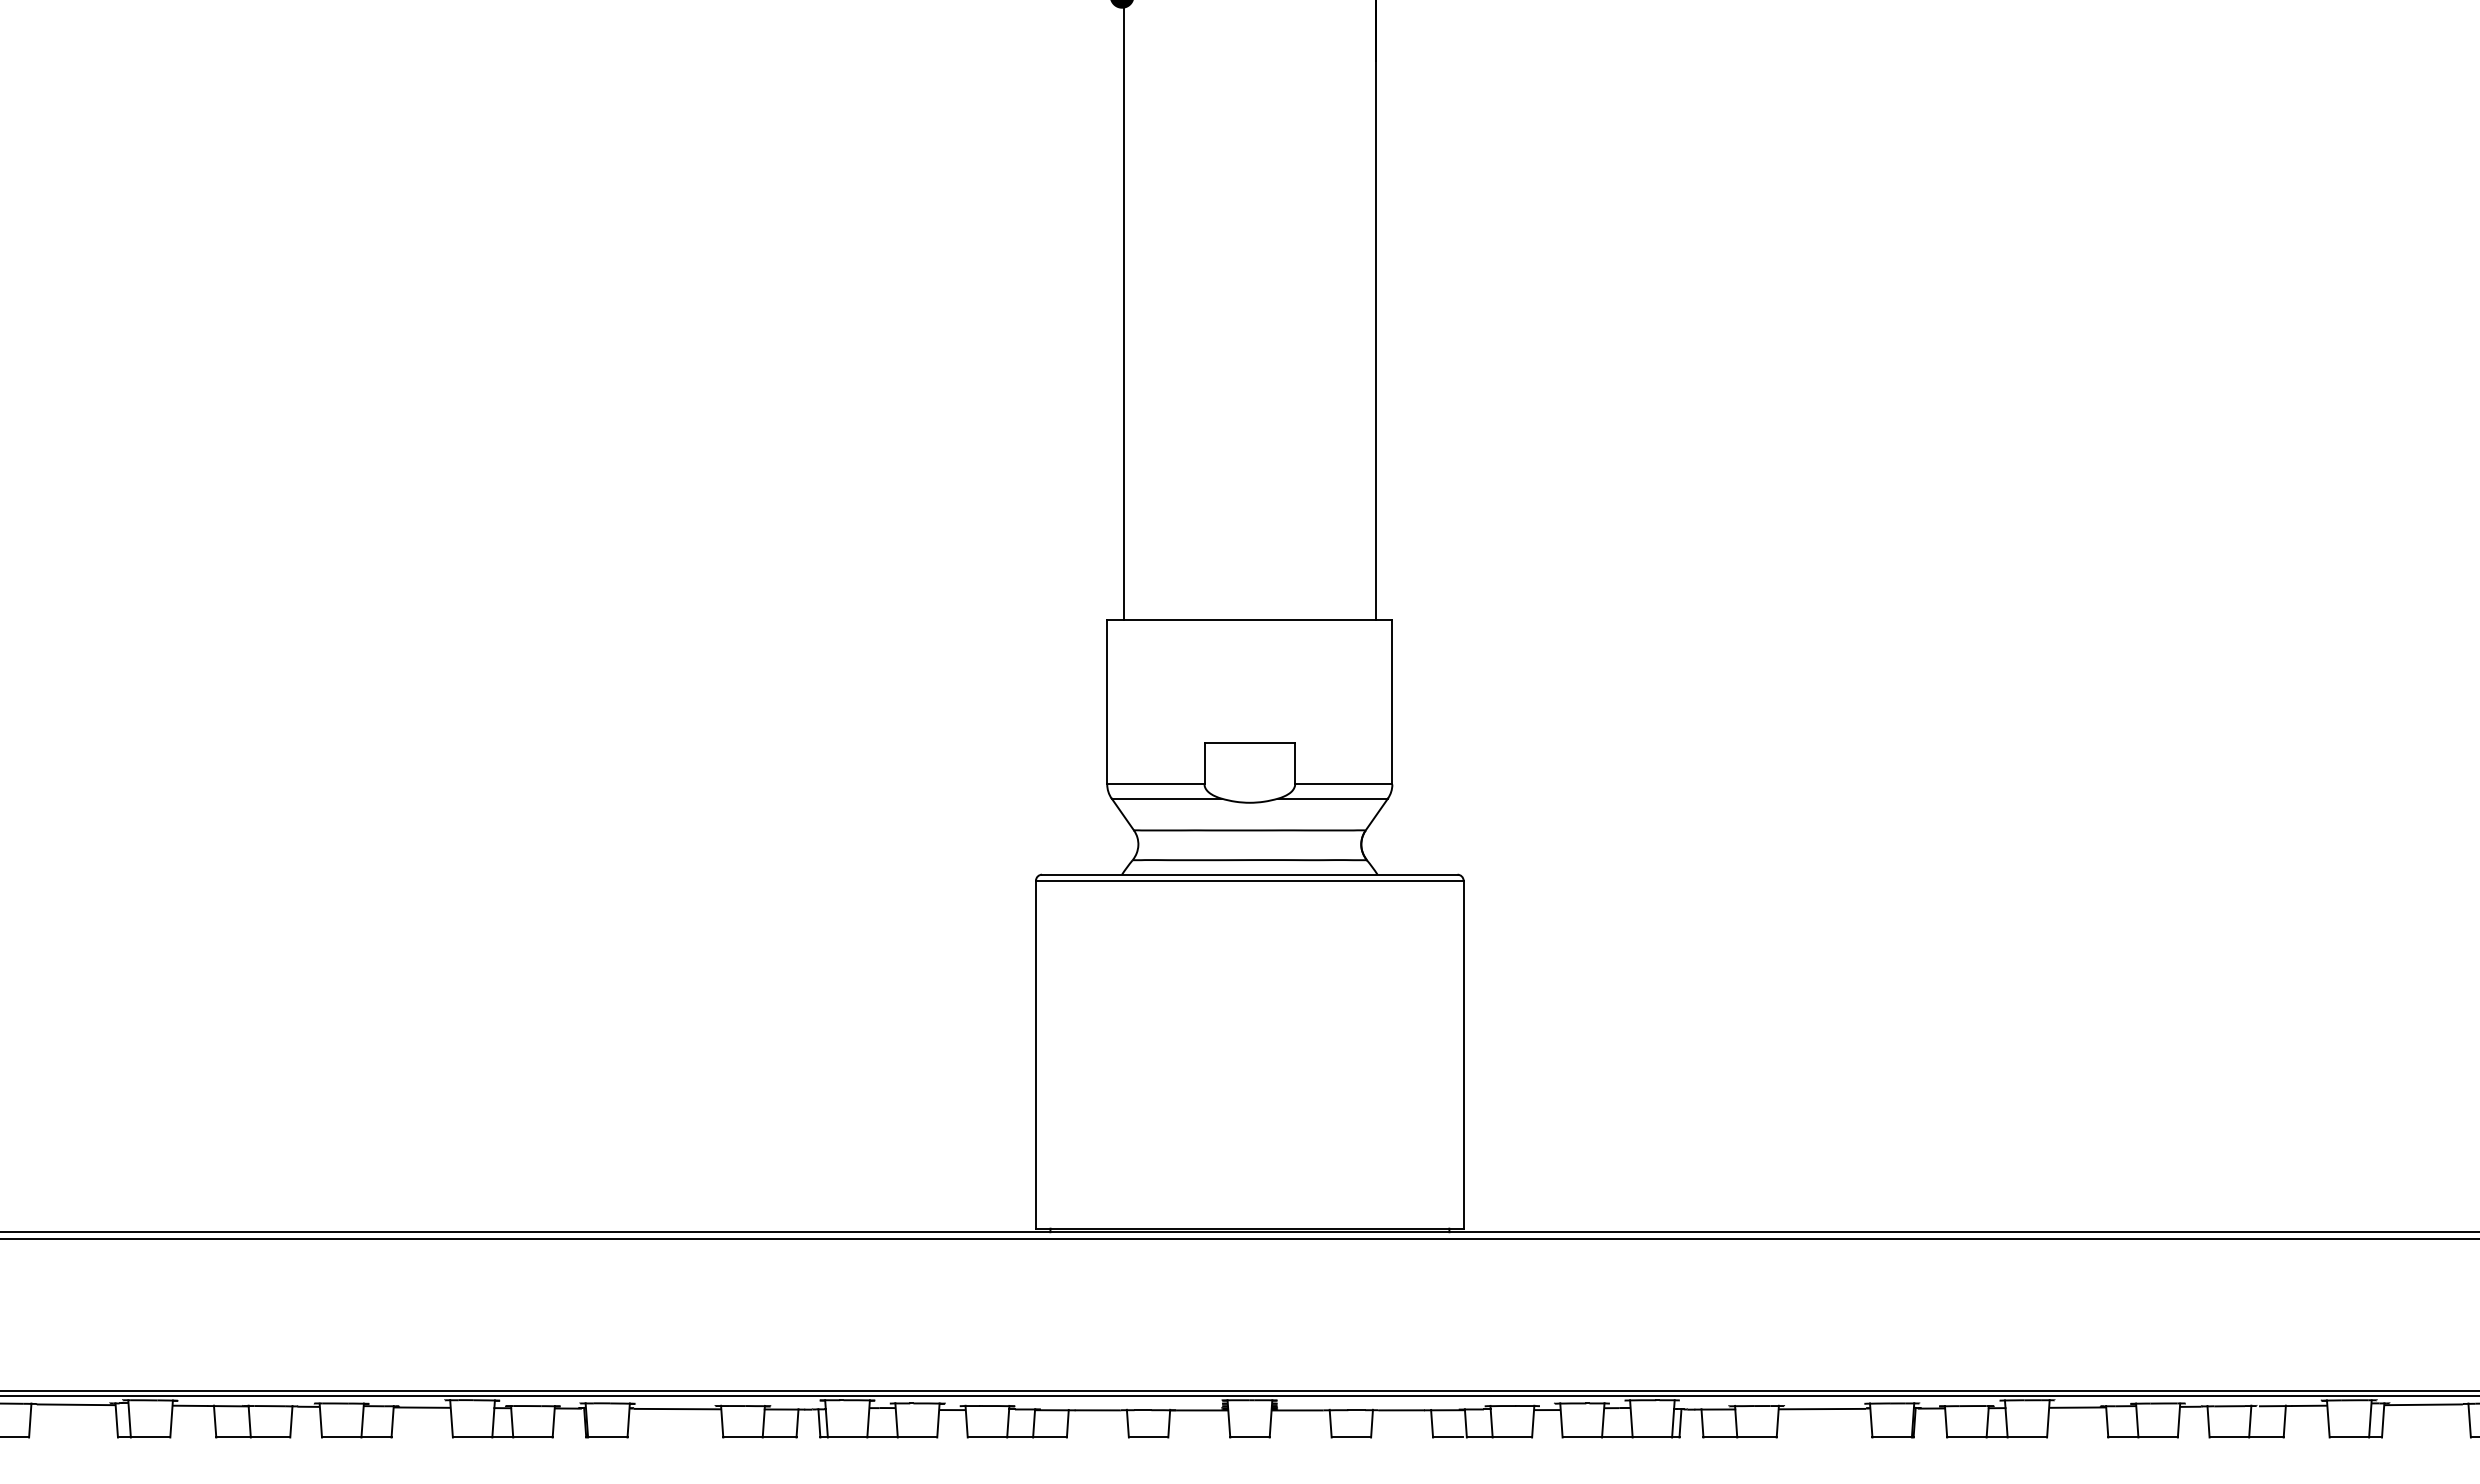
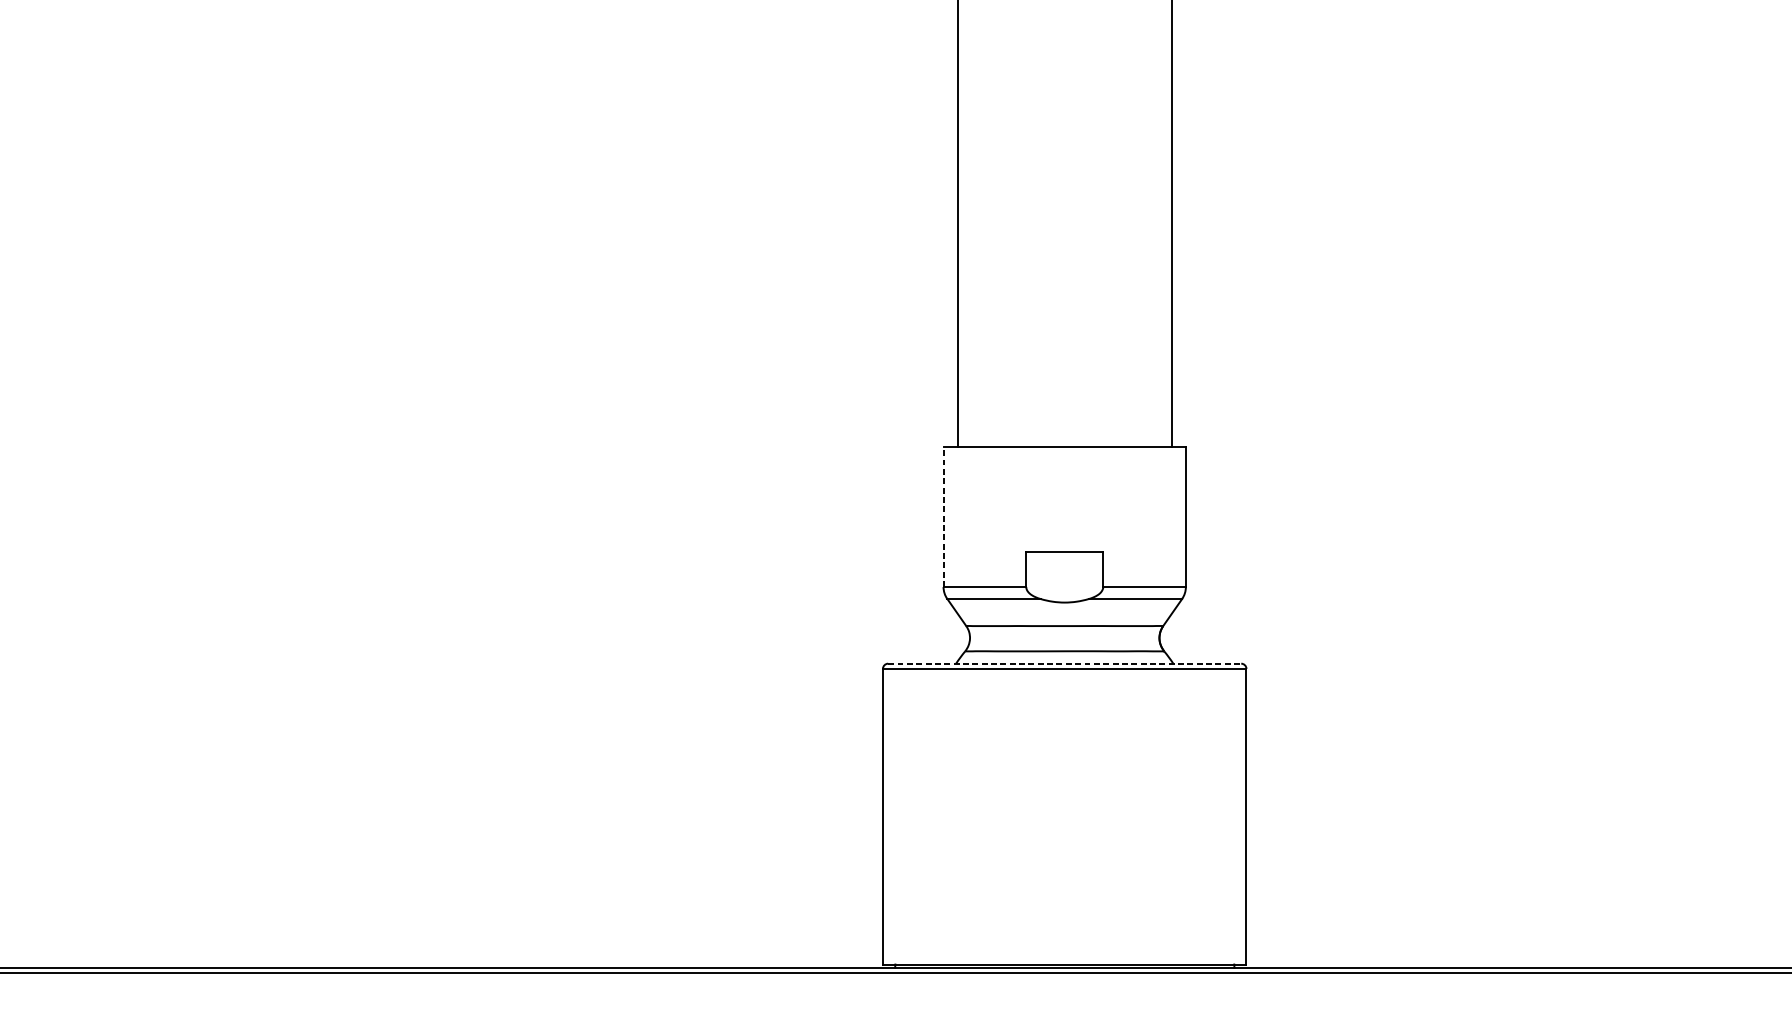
line: (1107, 701) -> (943, 516), solid -> dashed
line: (1249, 874) -> (1064, 663), solid -> dashed

